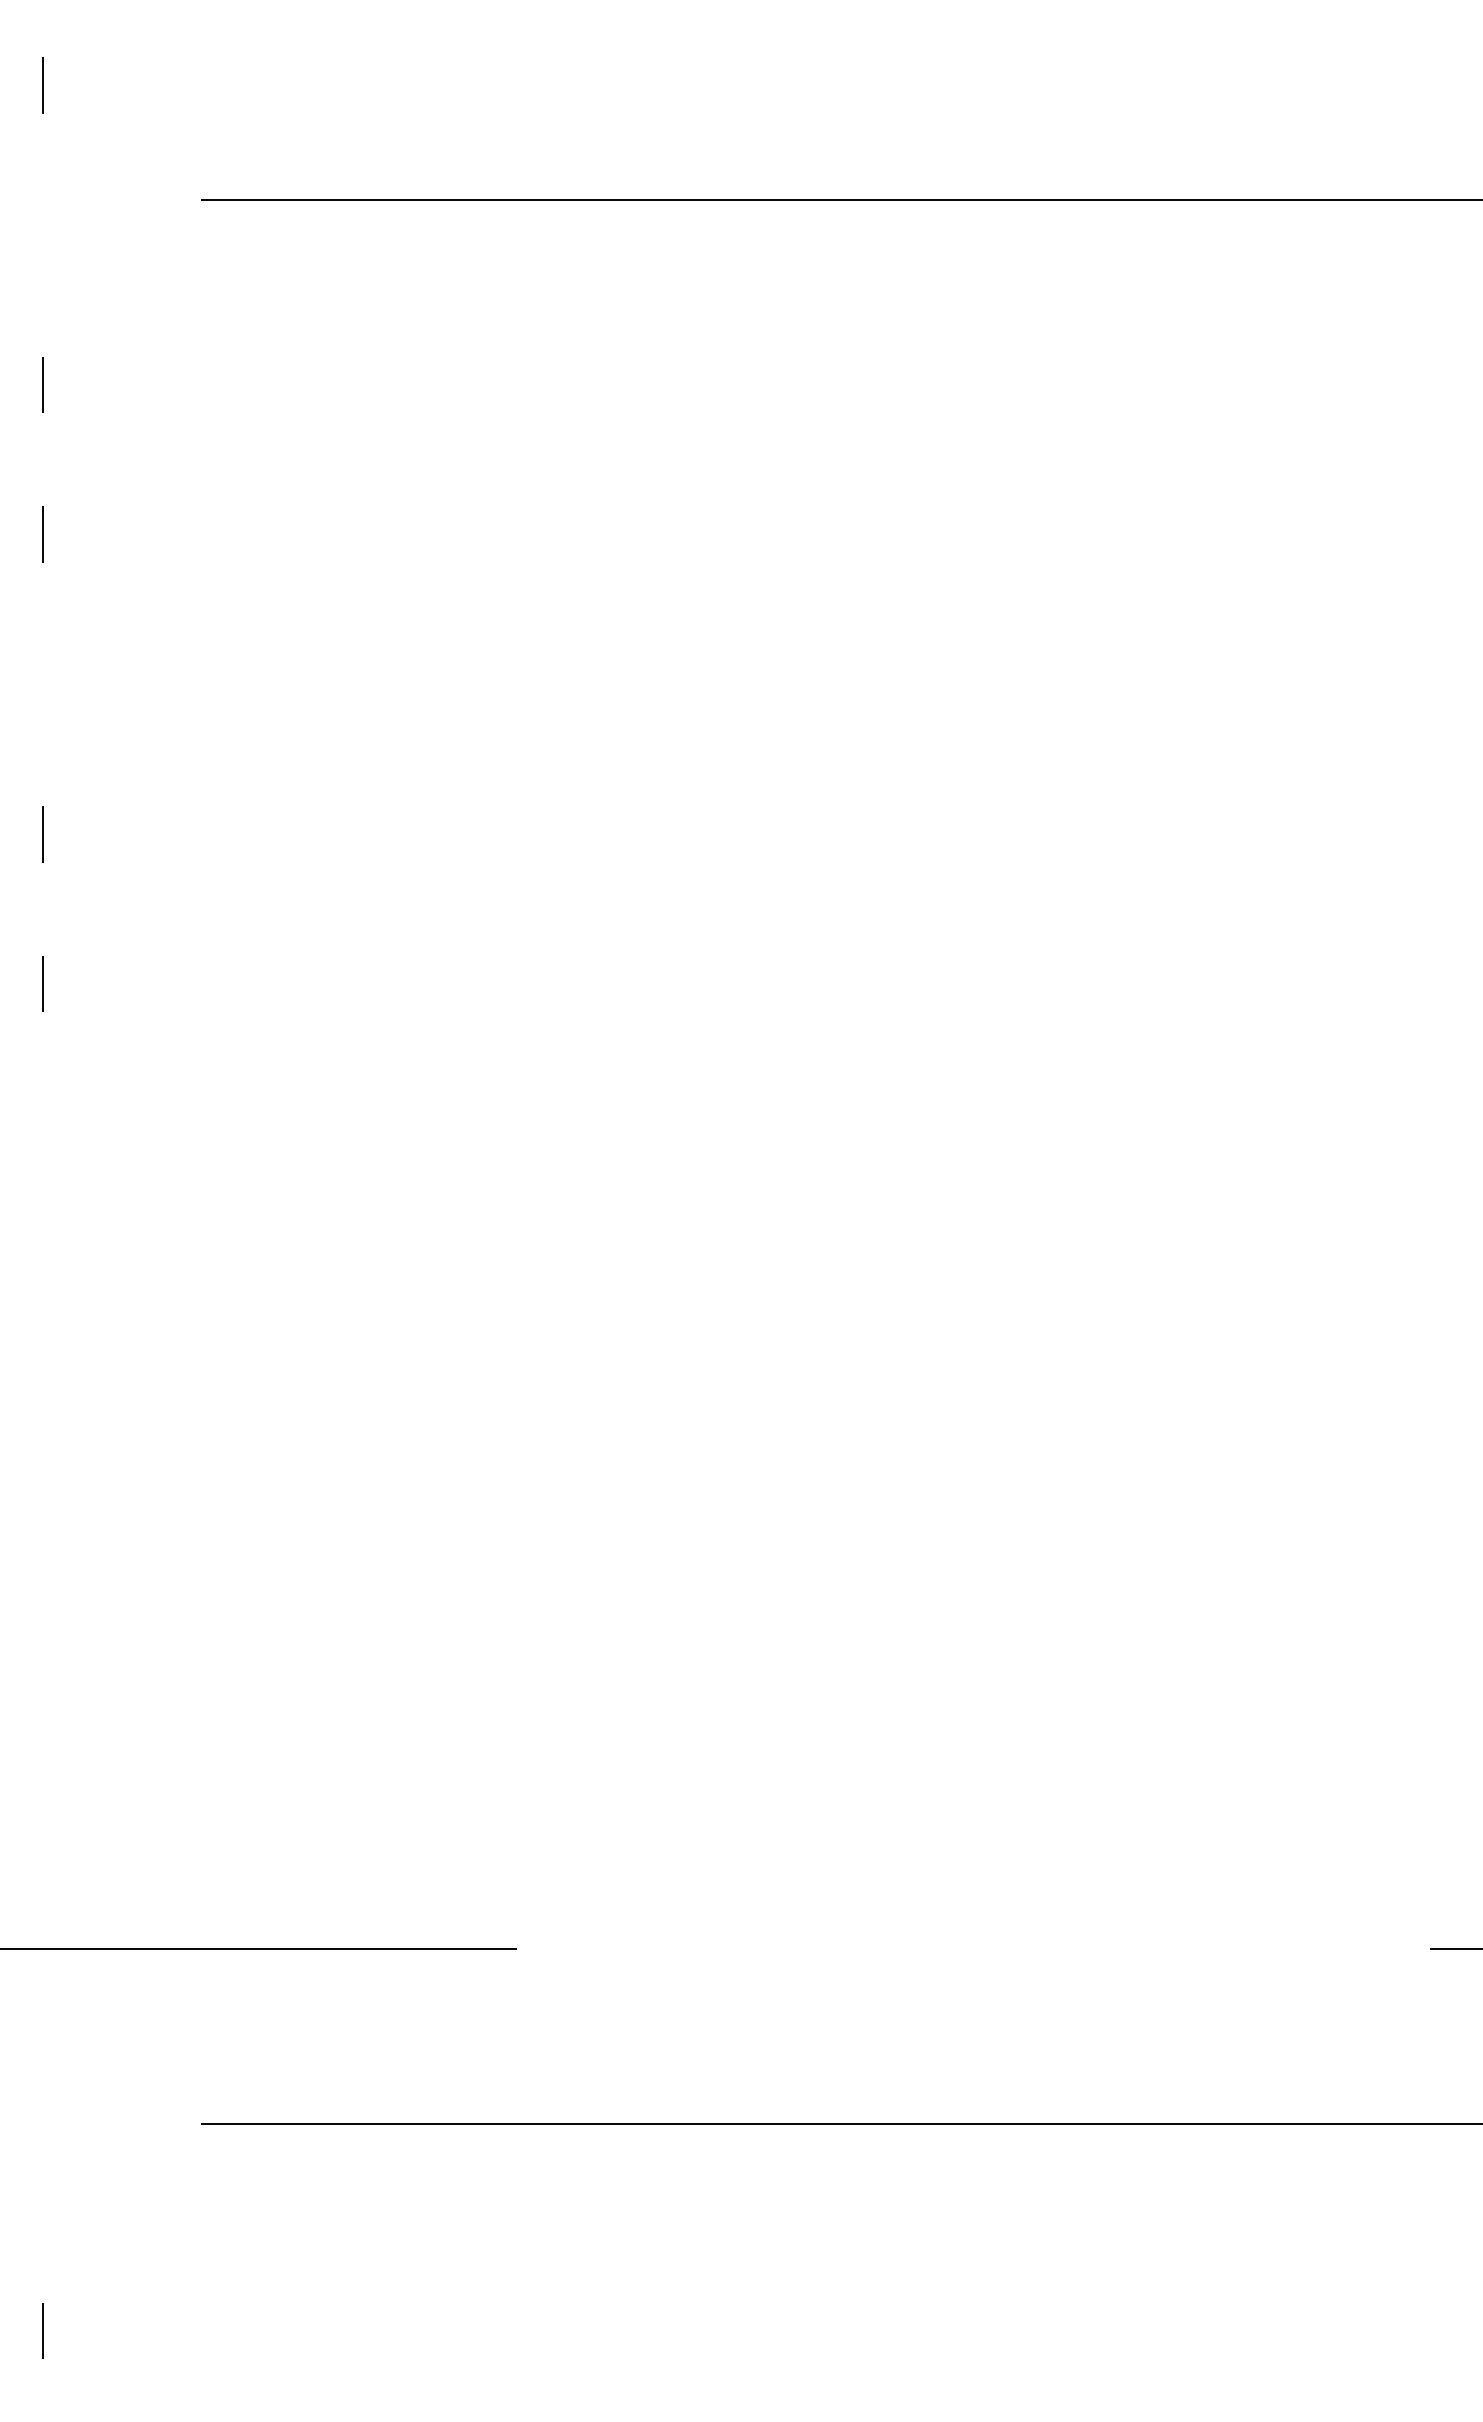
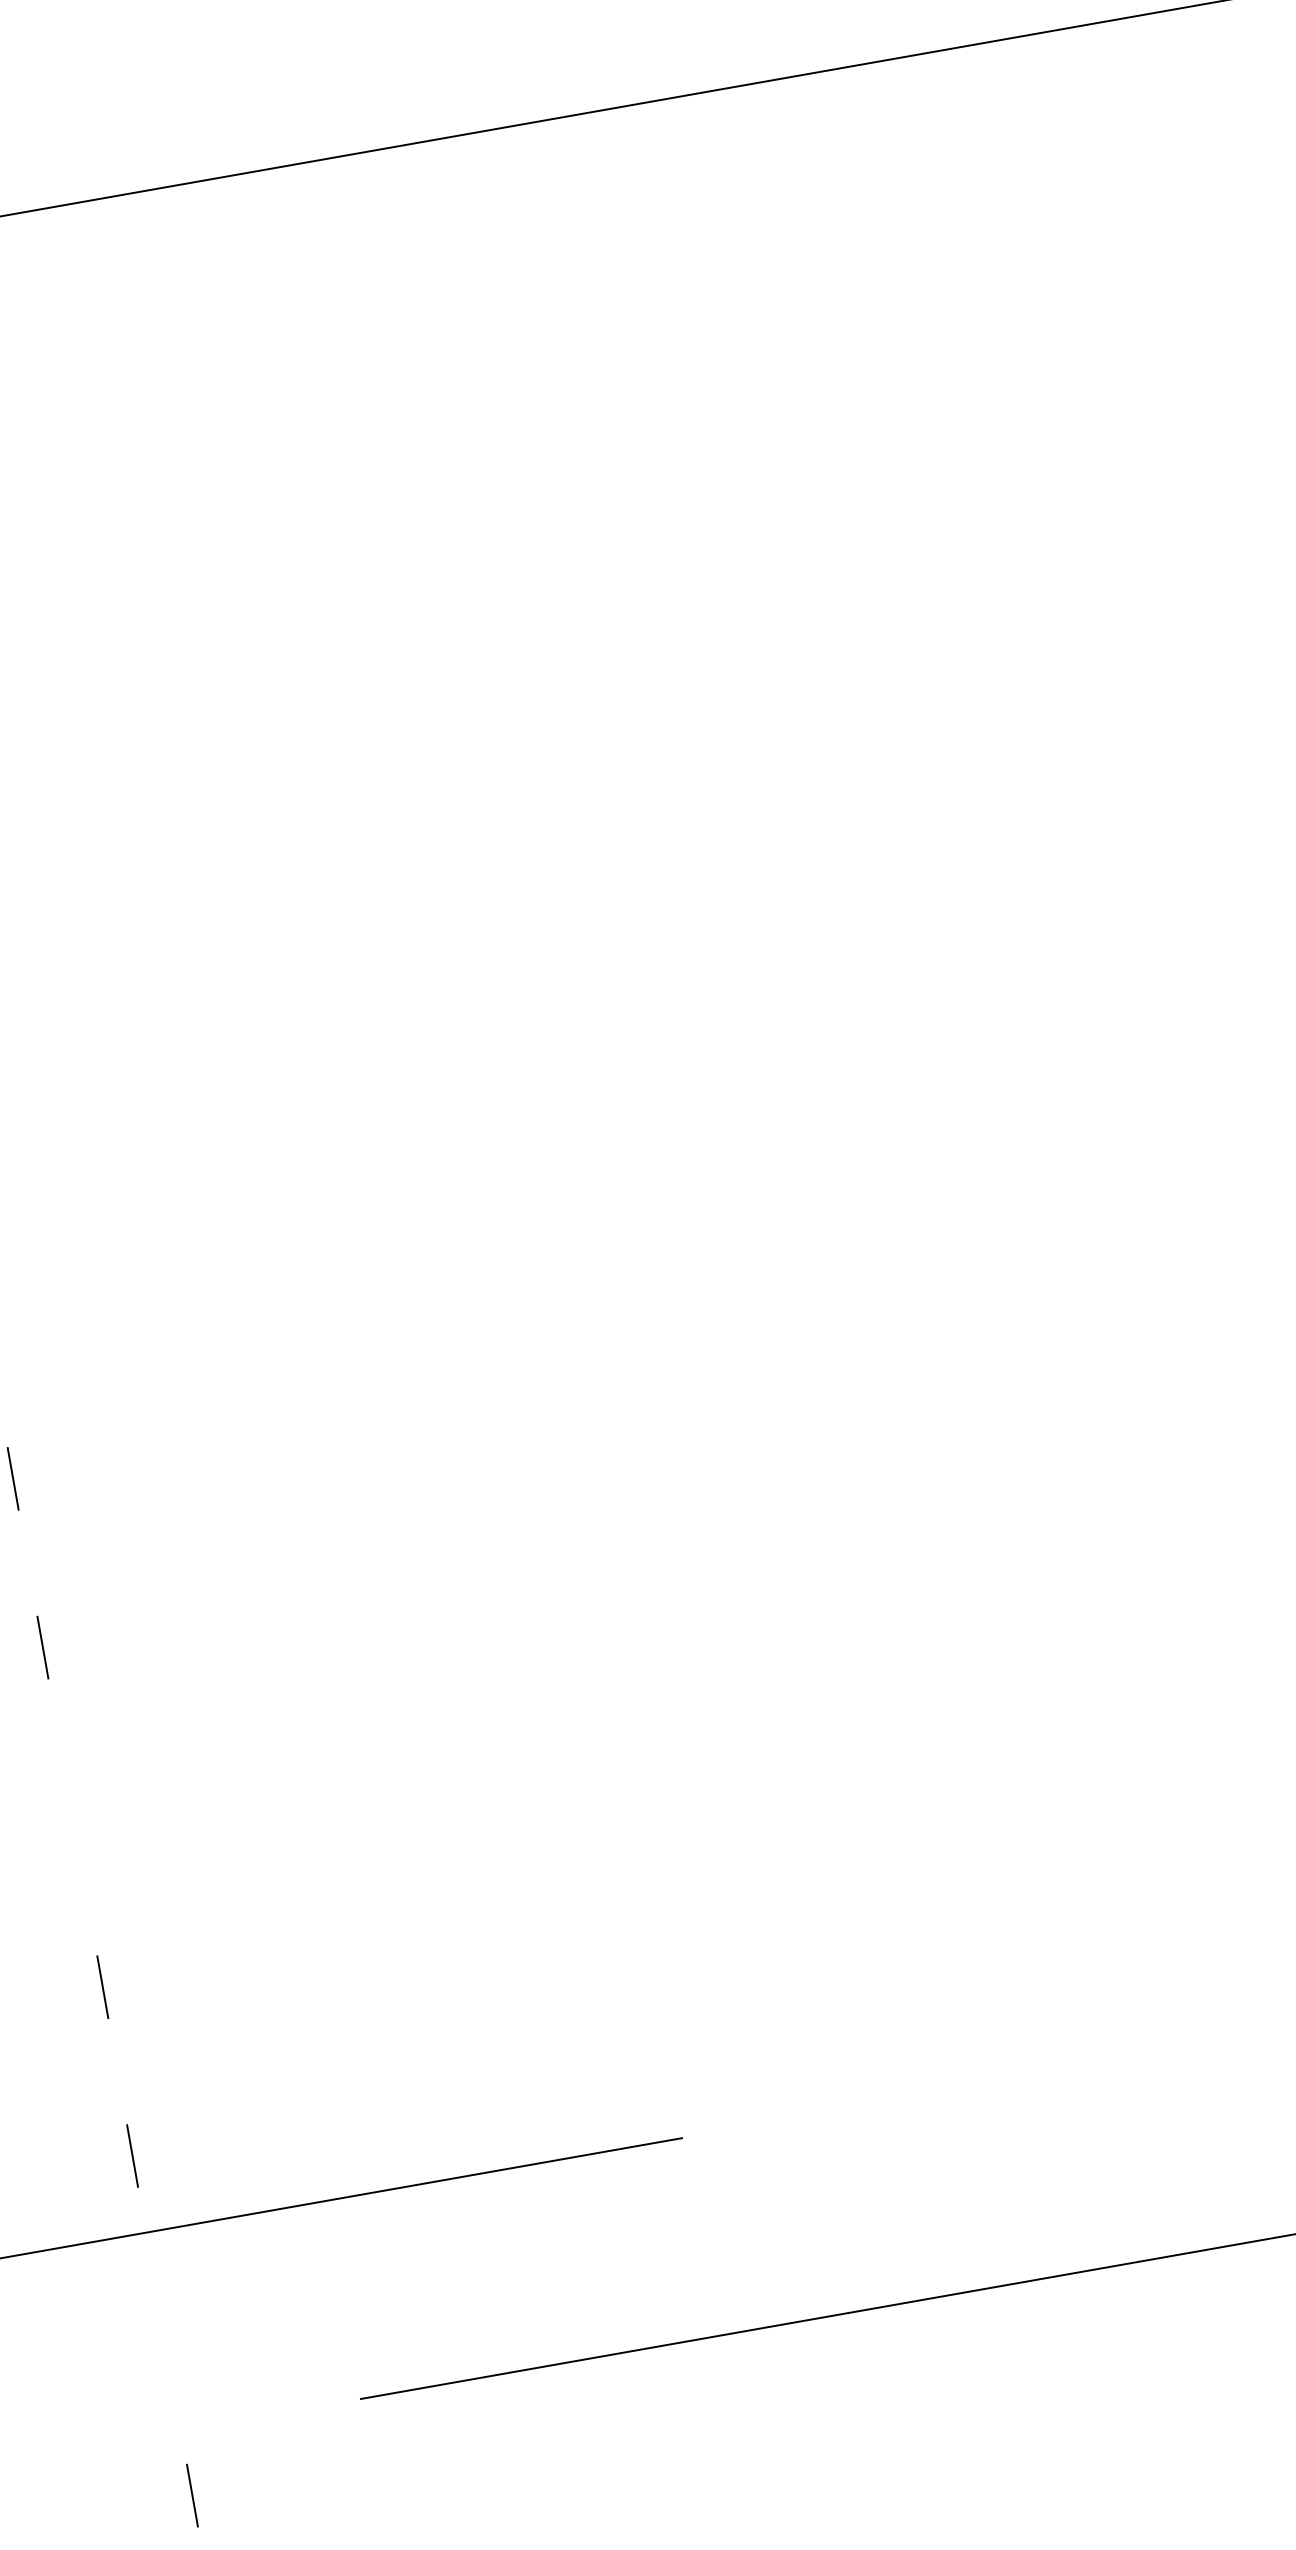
line: (43, 1283) -> (13, 1478), added
line: (43, 1432) -> (43, 1647), added
line: (43, 1732) -> (103, 1986), added
line: (43, 1881) -> (132, 2155), added
line: (43, 2181) -> (192, 2495), added

